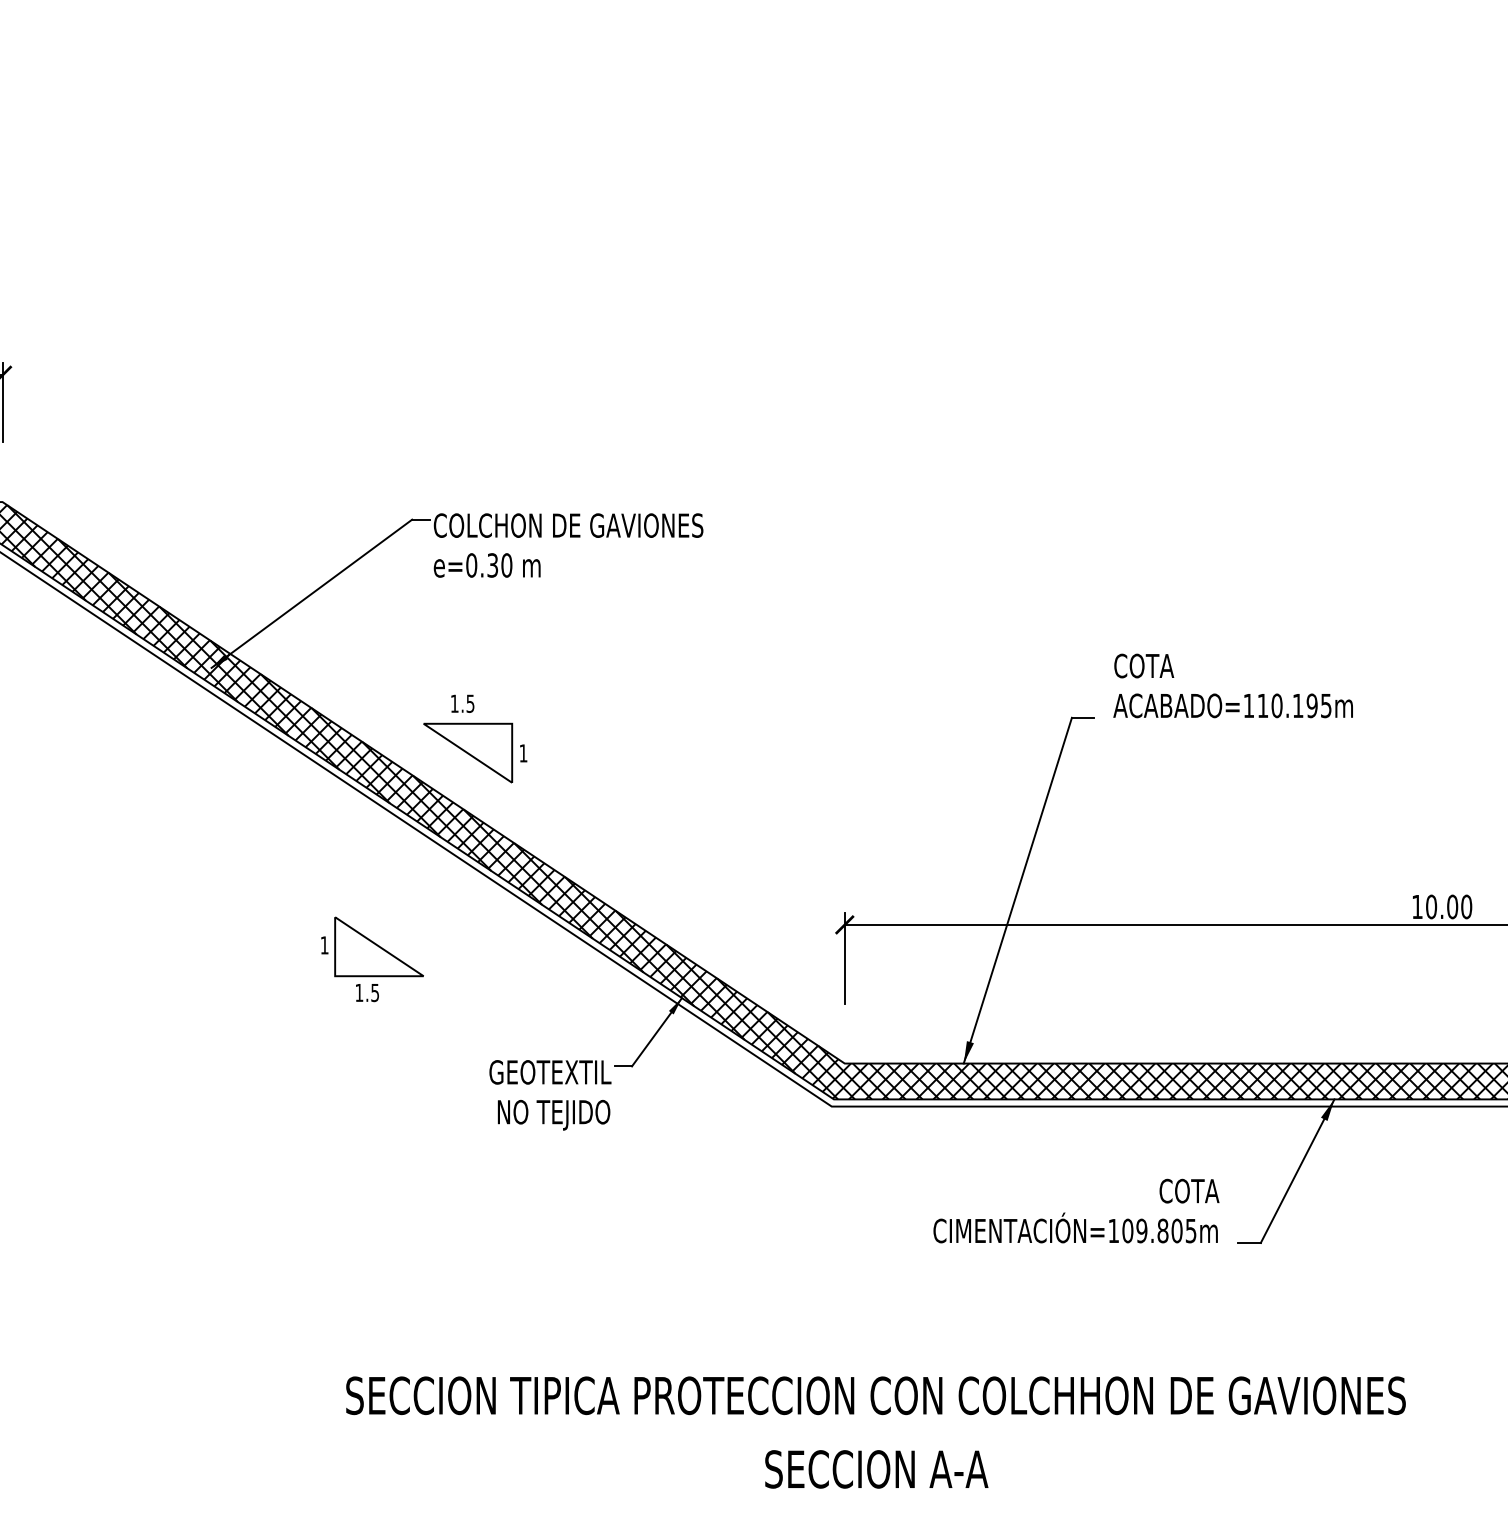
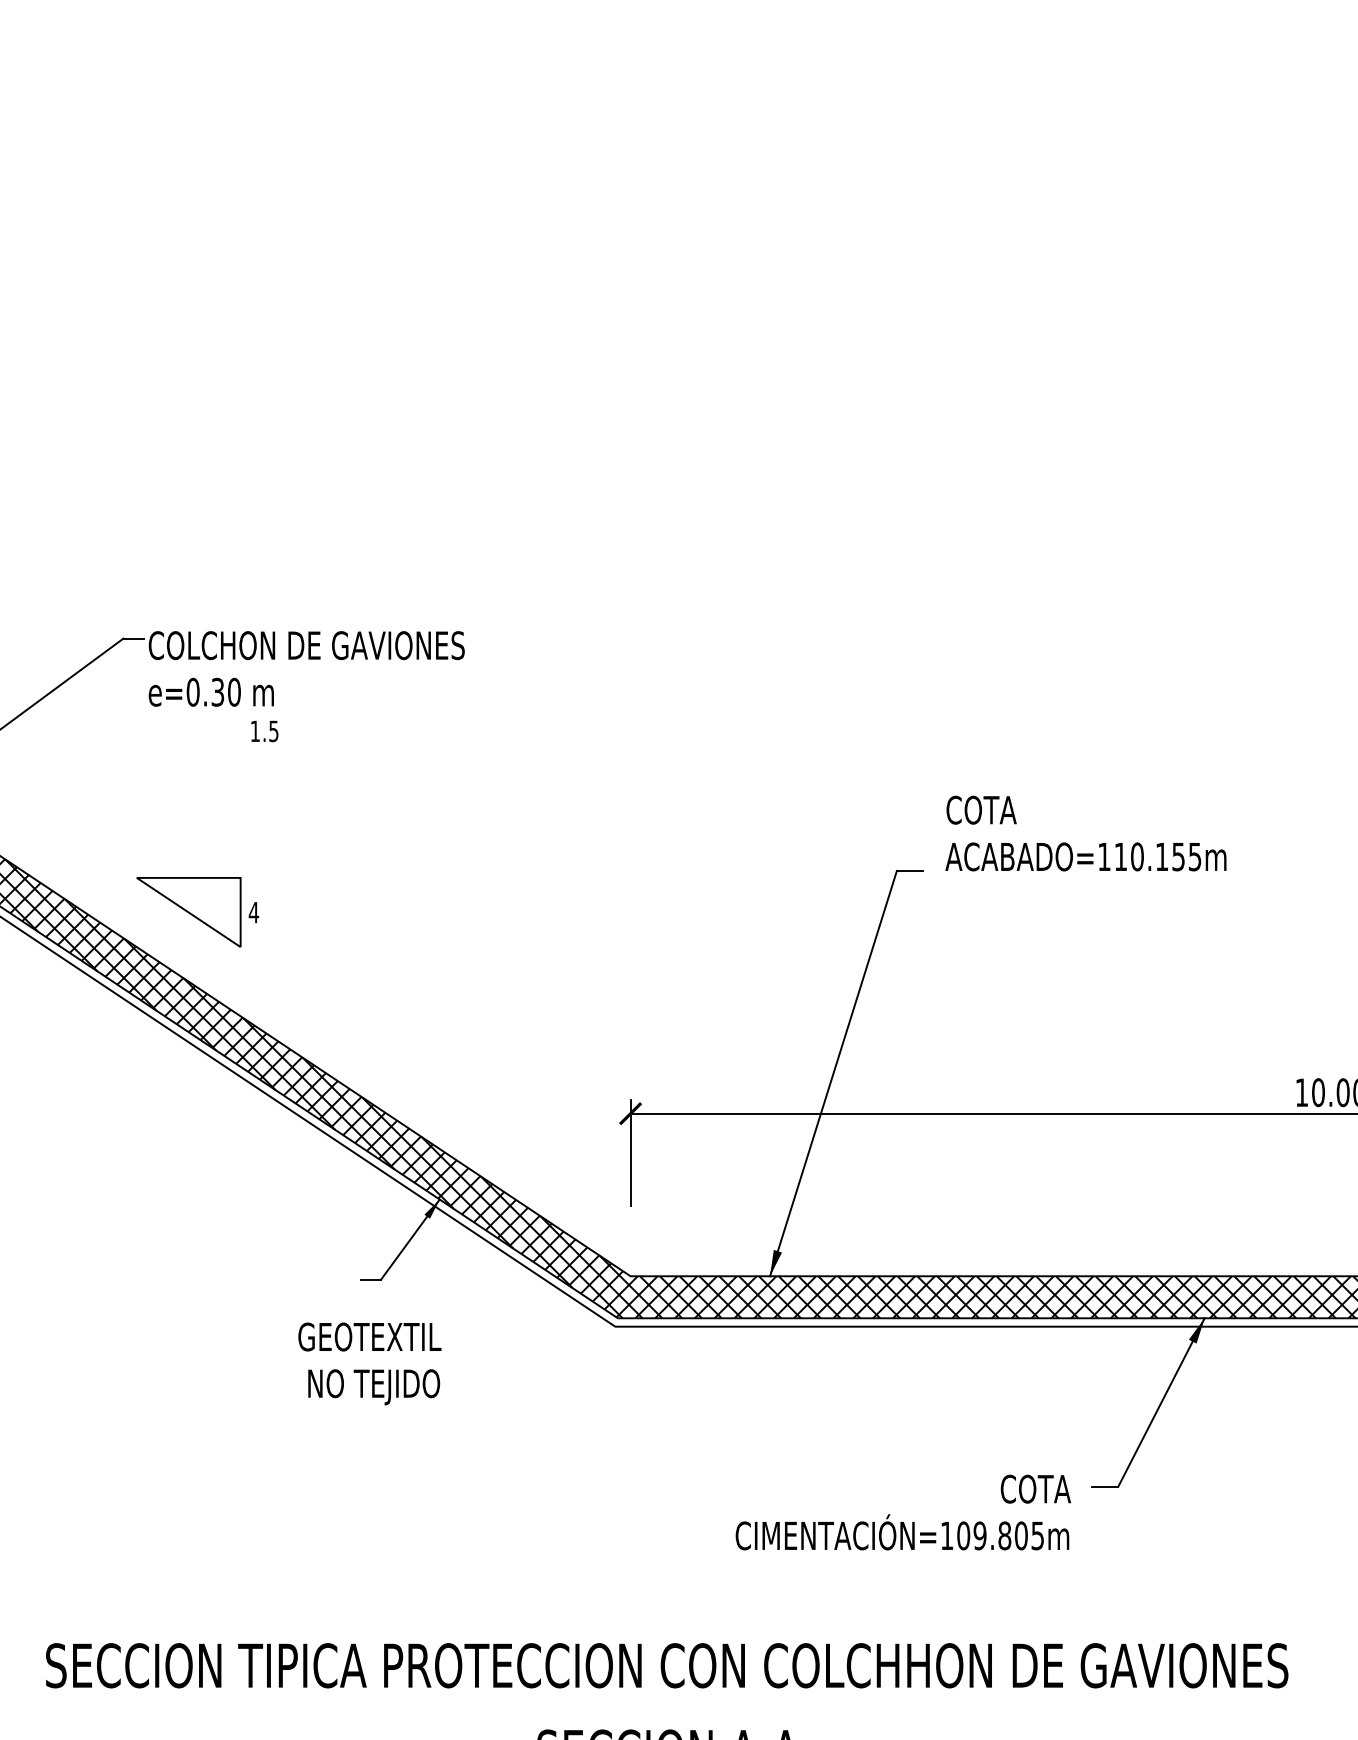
text: (462, 703) -> (264, 731), moved
text: (1311, 705) -> (1177, 856), ACABADO=110.195m -> ACABADO=110.155m
text: (523, 753) -> (253, 912), 1 -> 4
part: (372, 959) -> (76, 1154), removed
text: (550, 1095) -> (369, 1364), moved
text: (1076, 1210) -> (903, 1511), moved

